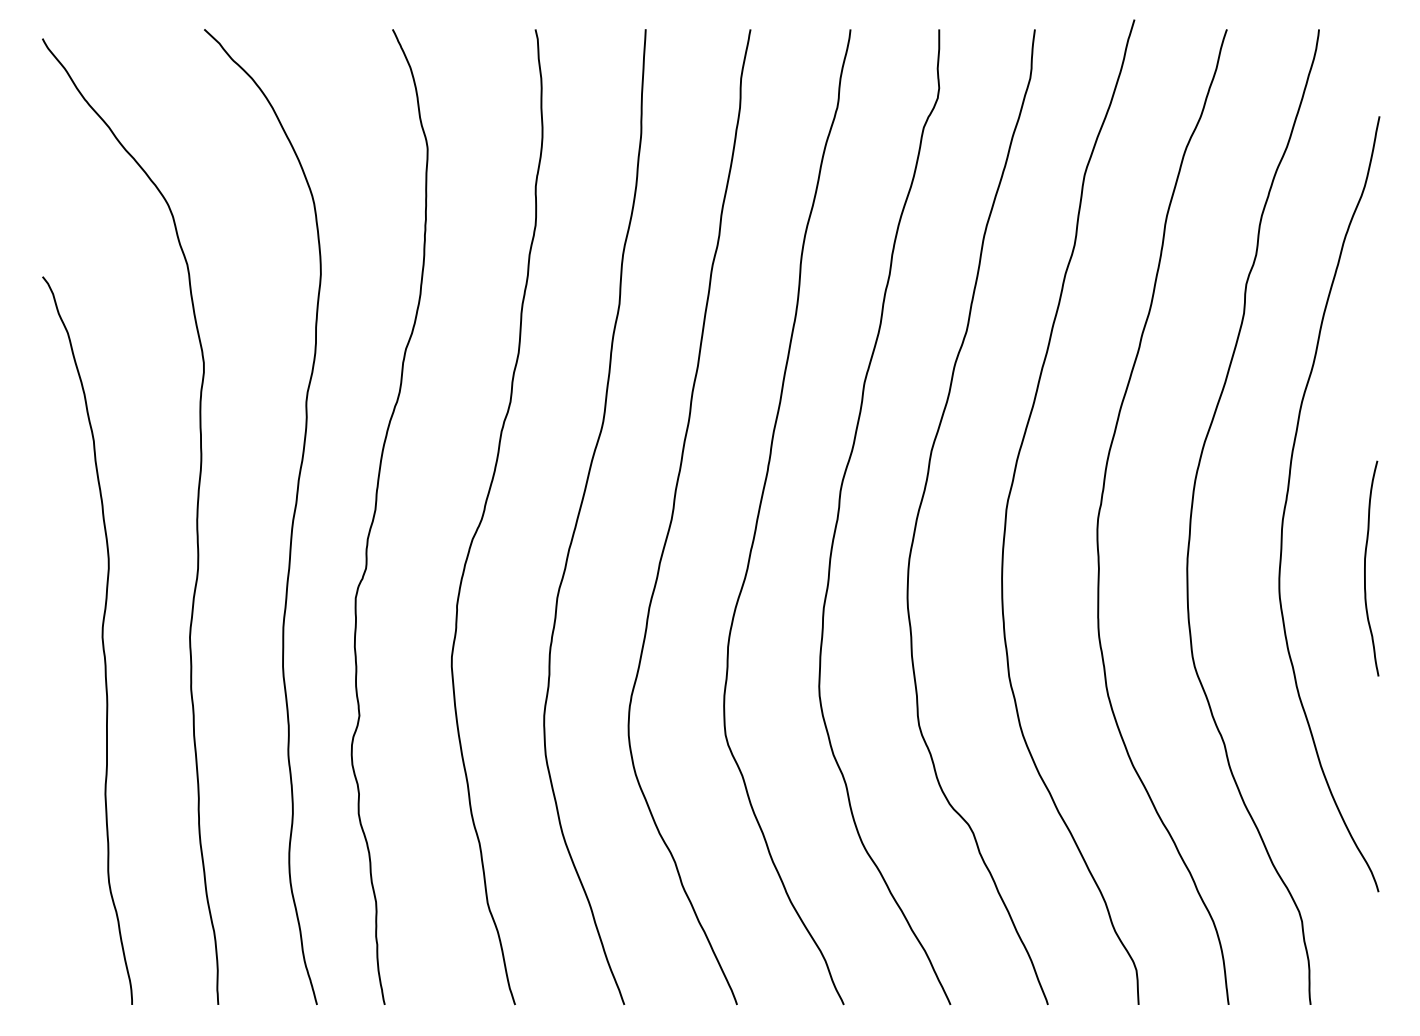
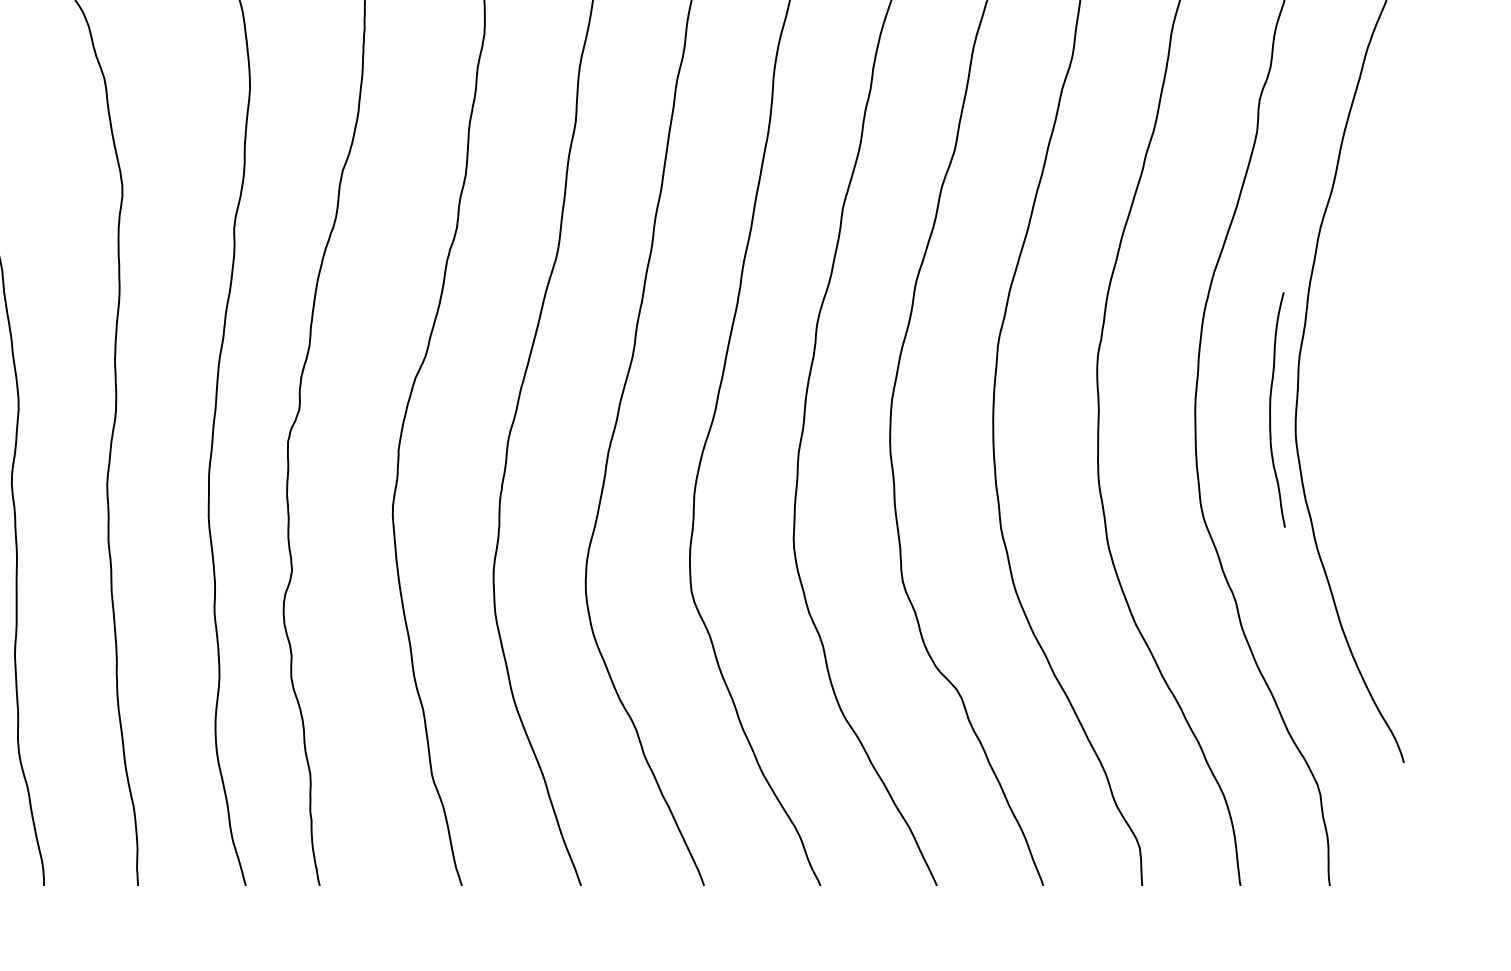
curve: (1365, 568) -> (1270, 409), moved

